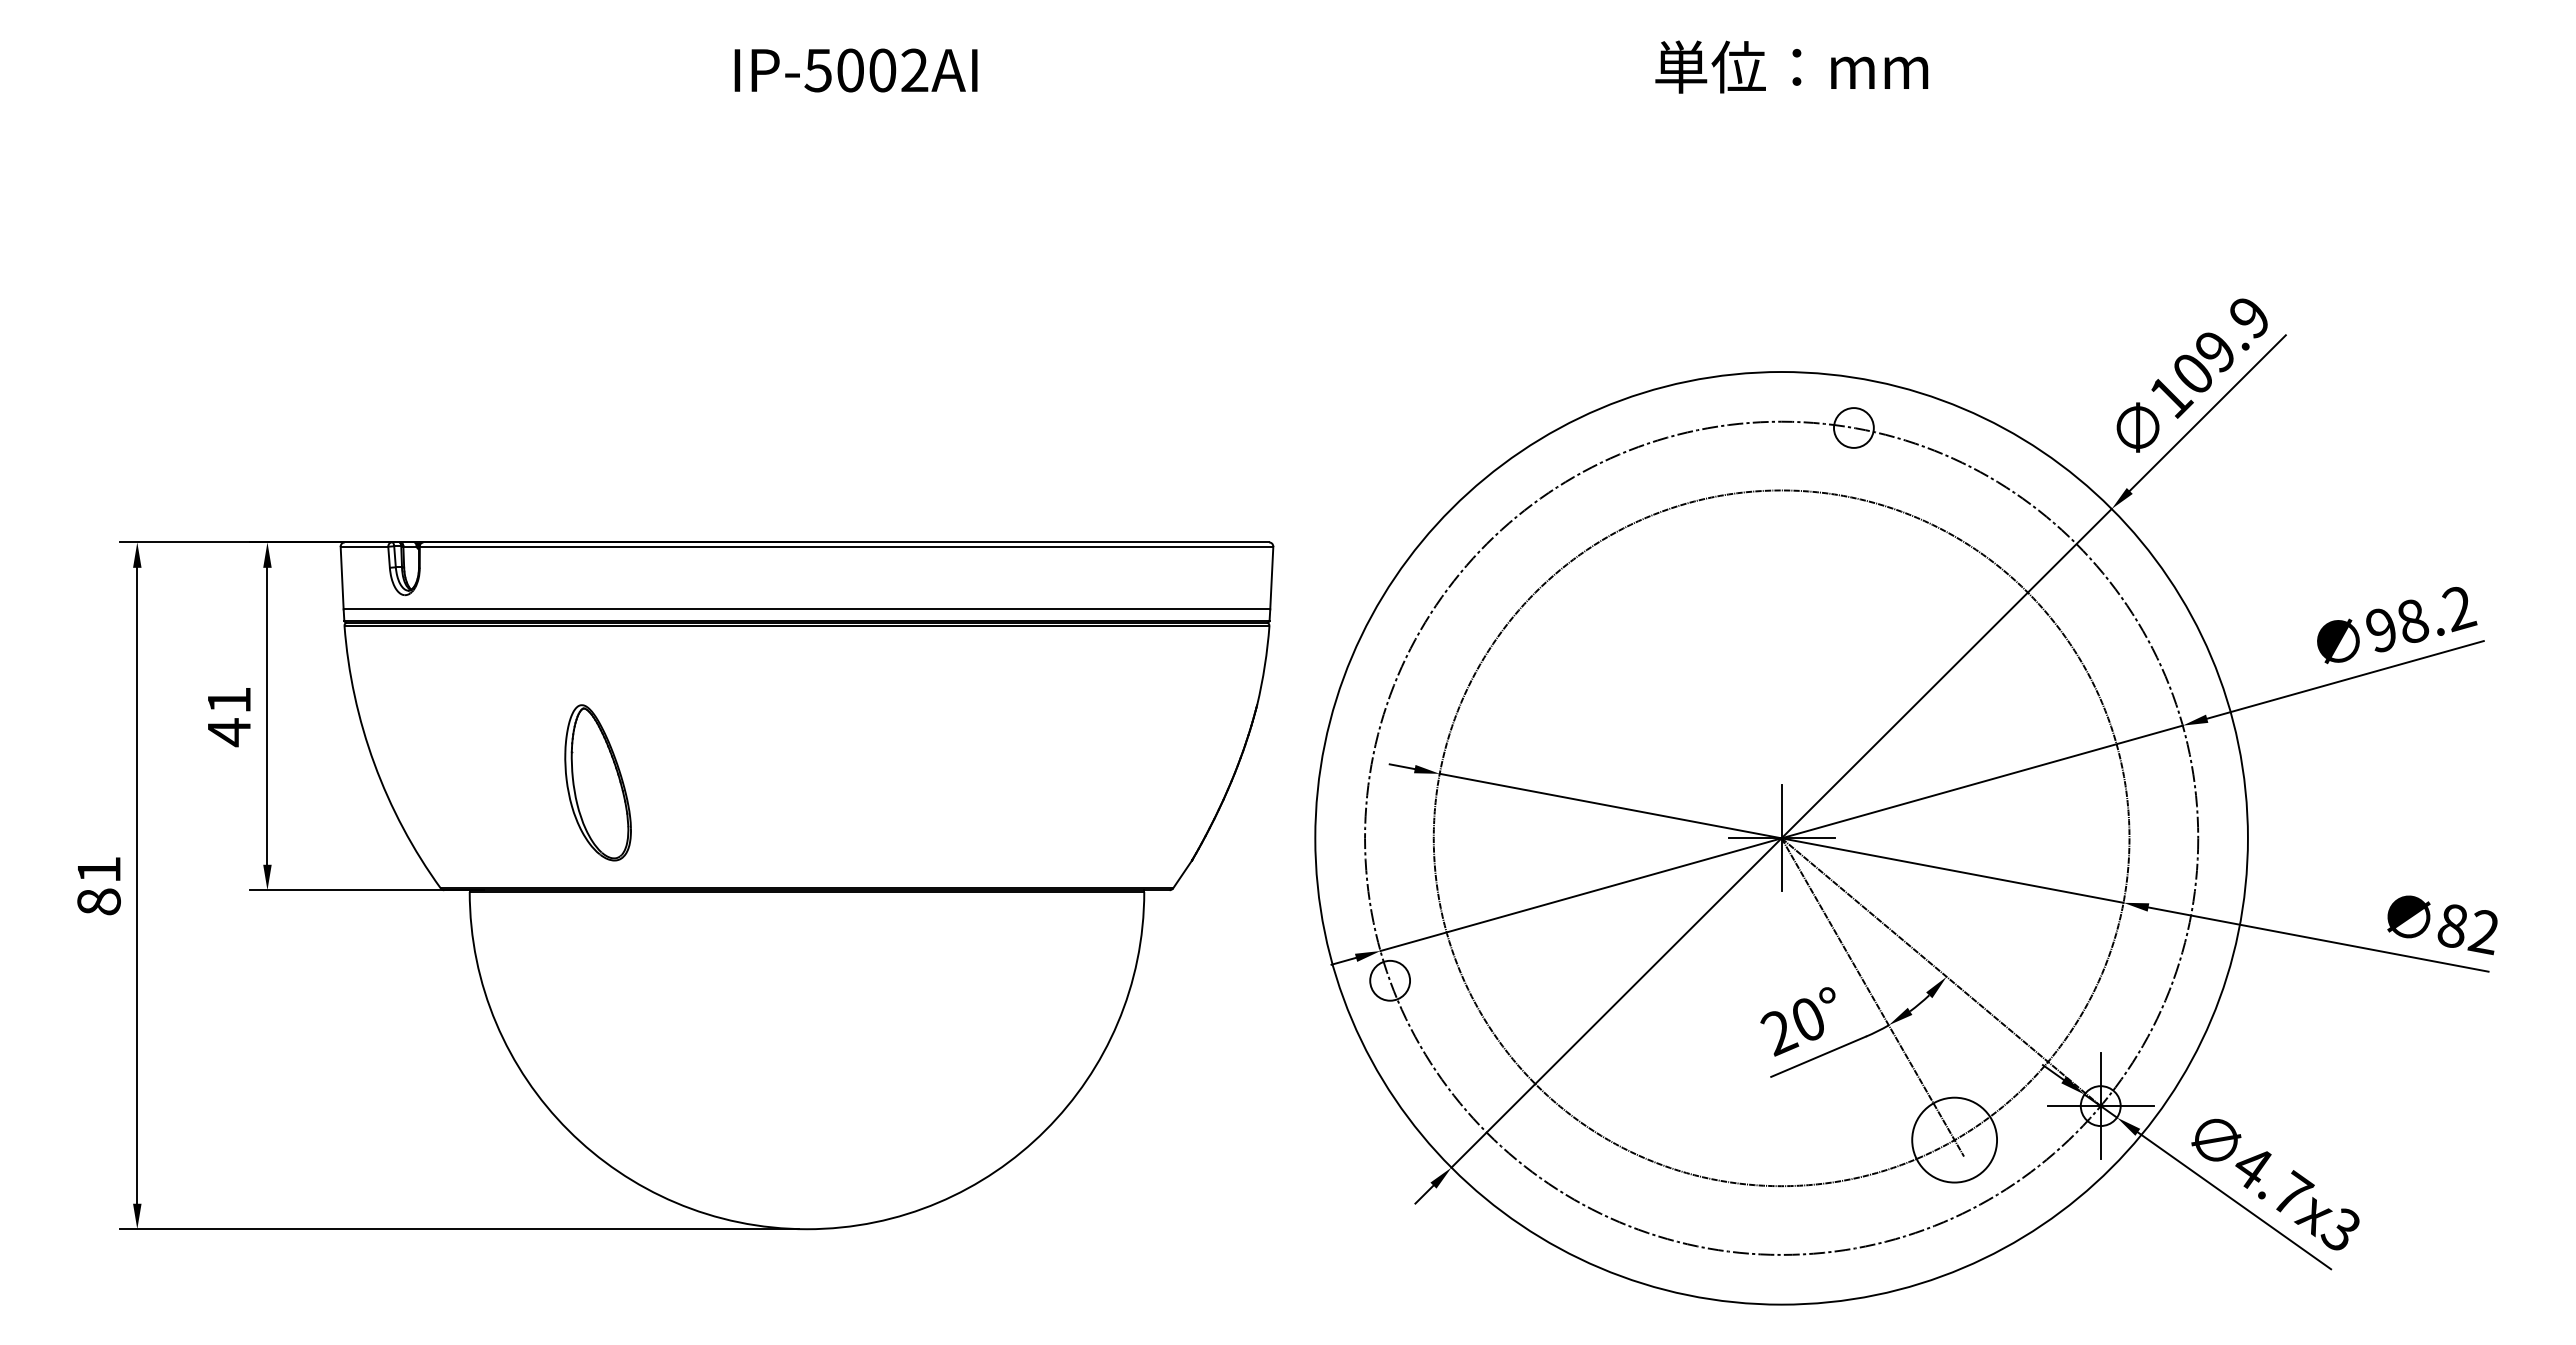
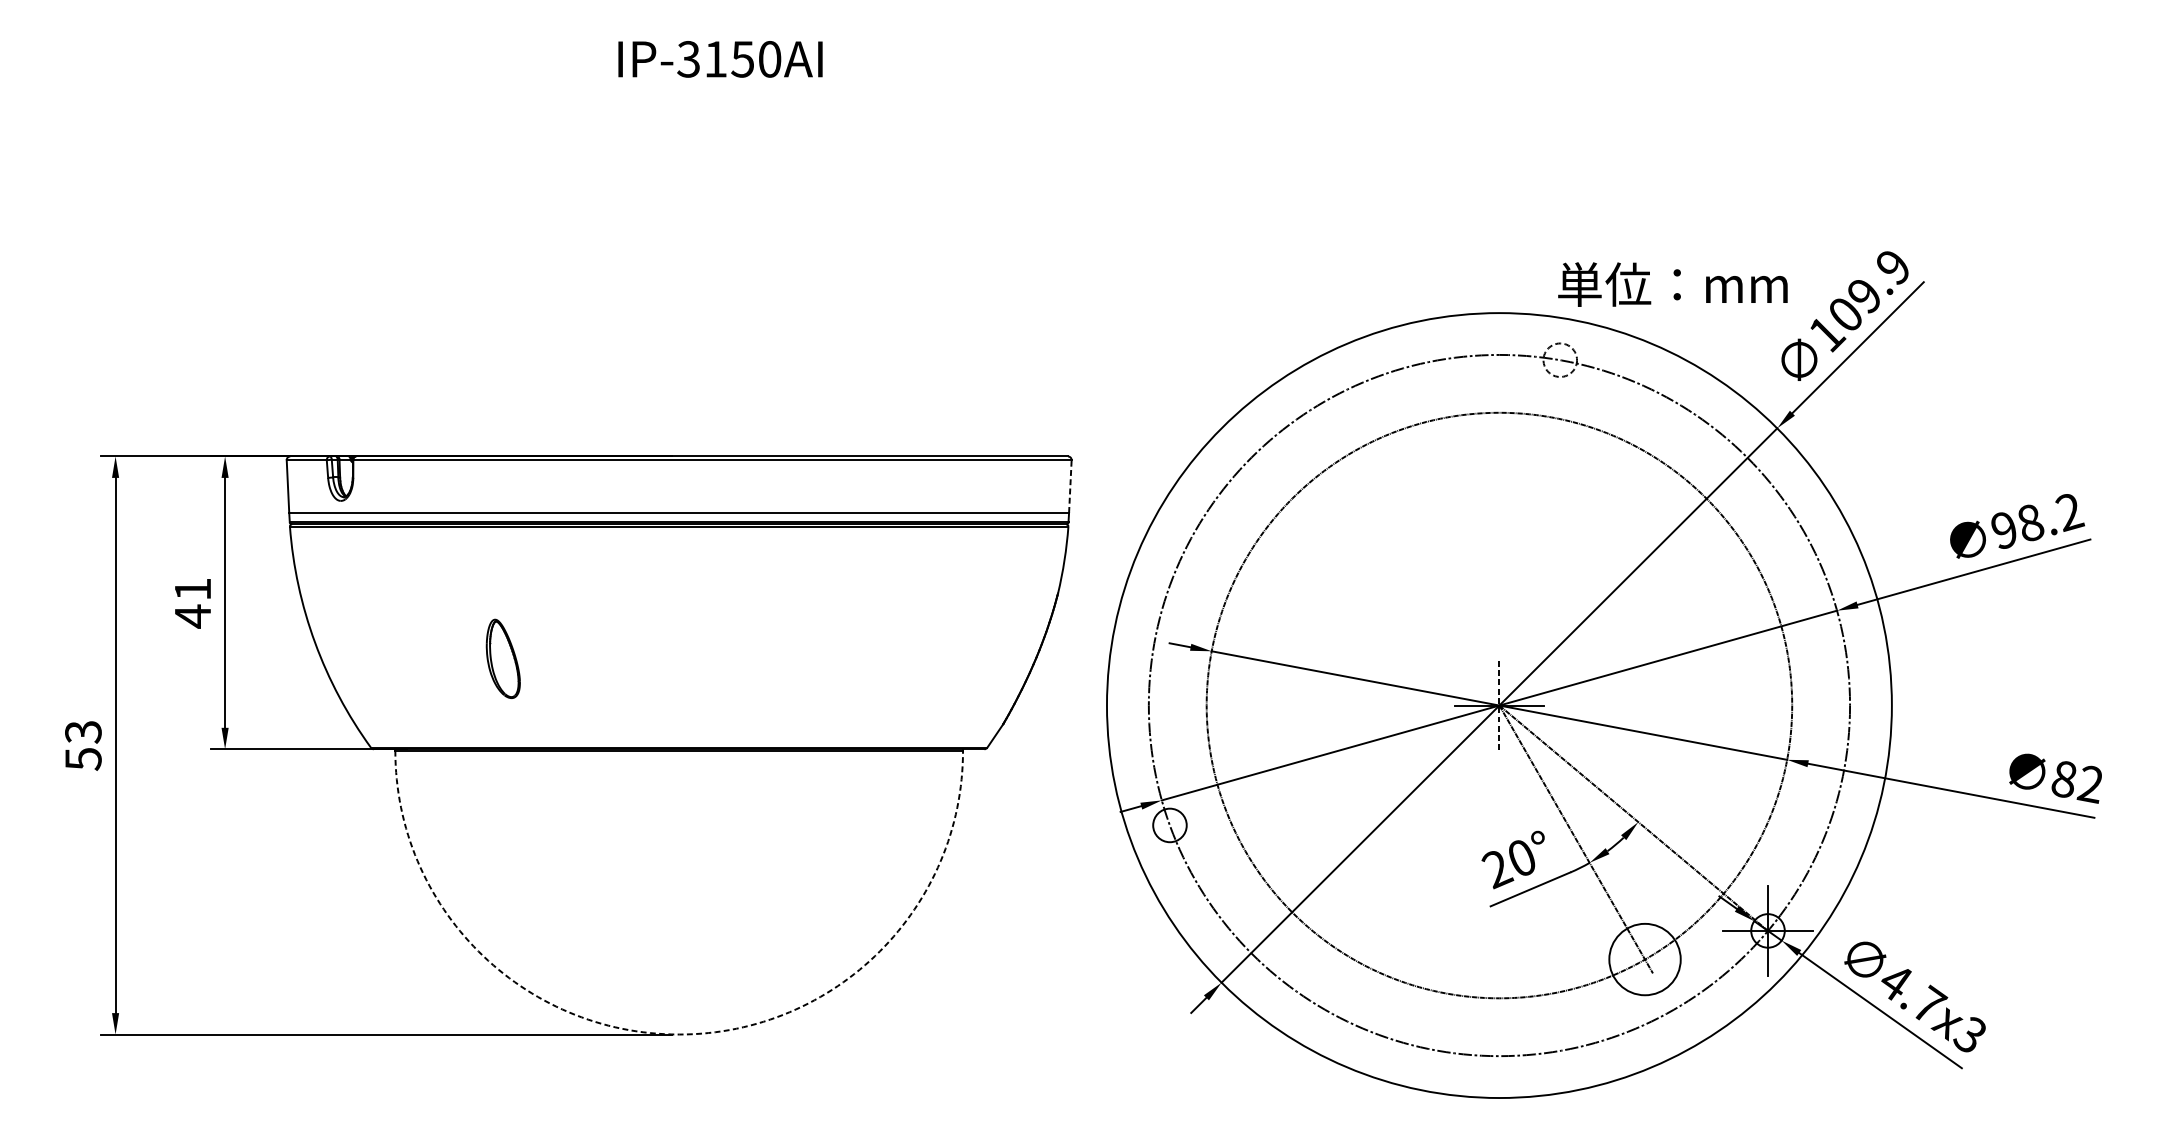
text: (1791, 66) -> (1672, 284), moved
text: (866, 70) -> (729, 59), IP-5002AI -> IP-3150AI
circle: (1853, 427) -> (1559, 359), solid -> dashed
line: (1271, 577) -> (1070, 486), solid -> dashed
part: (597, 782) -> (502, 658), size x0.6
line: (1781, 837) -> (1499, 704), solid -> dashed
text: (98, 886) -> (82, 746), 81 -> 53
arc: (807, 1229) -> (679, 1034), solid -> dashed

